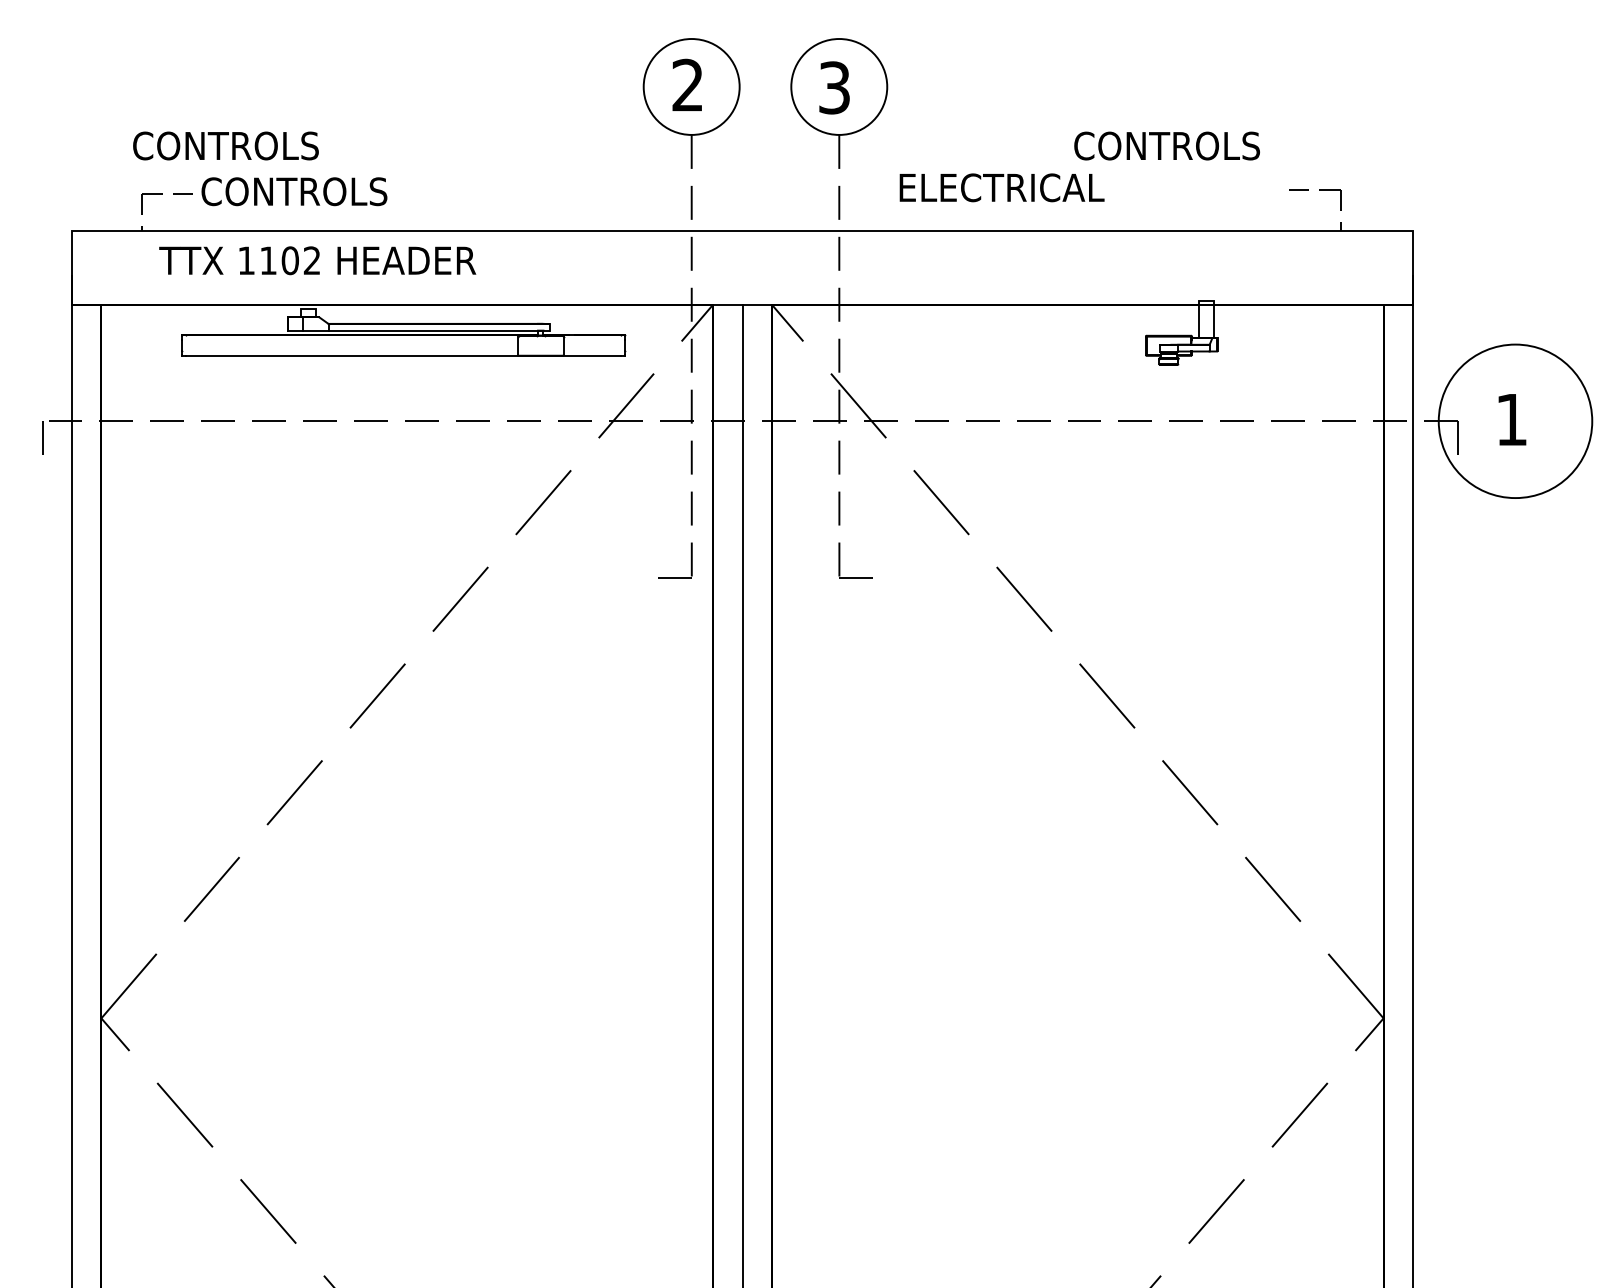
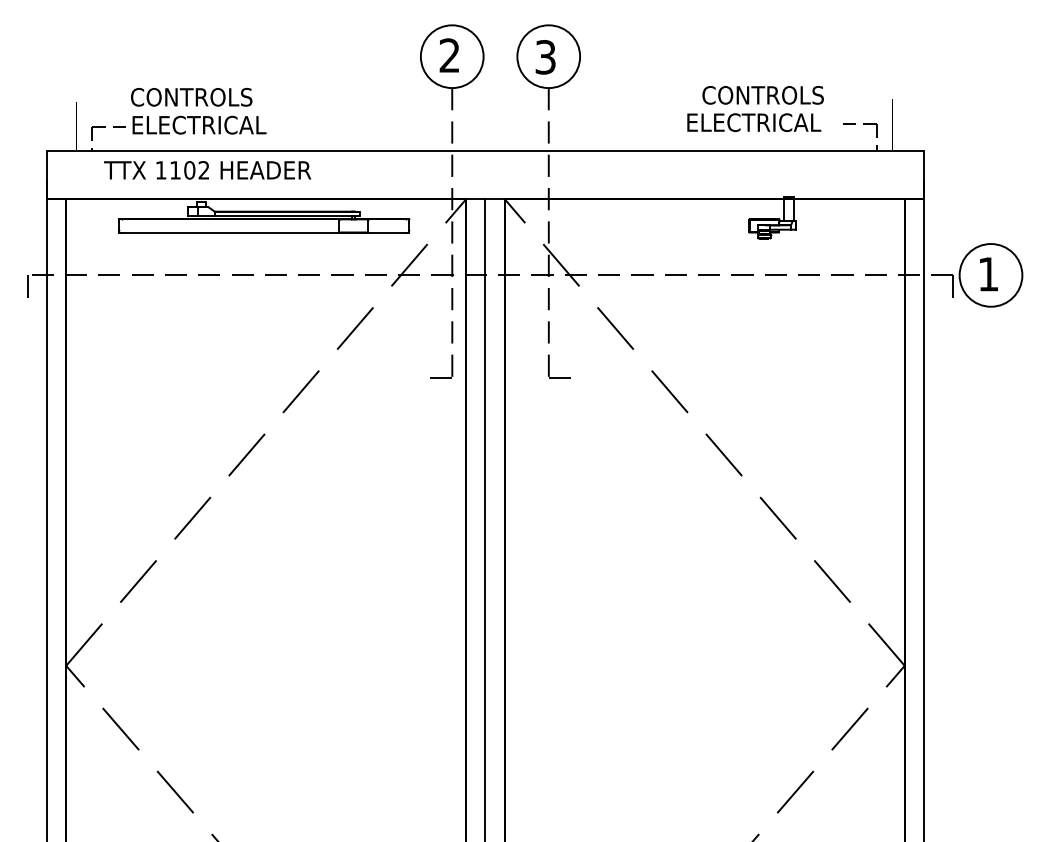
text: (225, 146) -> (191, 97), moved
text: (1002, 187) -> (754, 122), moved
text: (303, 190) -> (198, 124), CONTROLS -> ELECTRICAL
circle: (1514, 421) -> (990, 275), size x0.62

